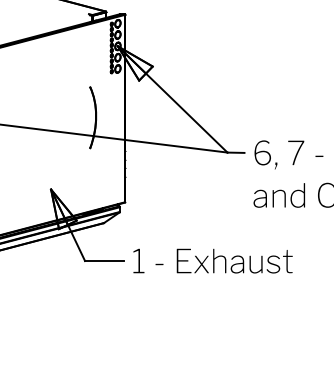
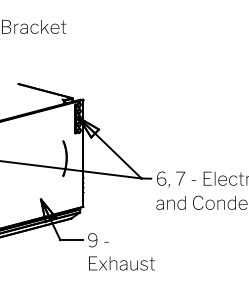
text: (213, 280) -> (133, 251), 1 -> 9

